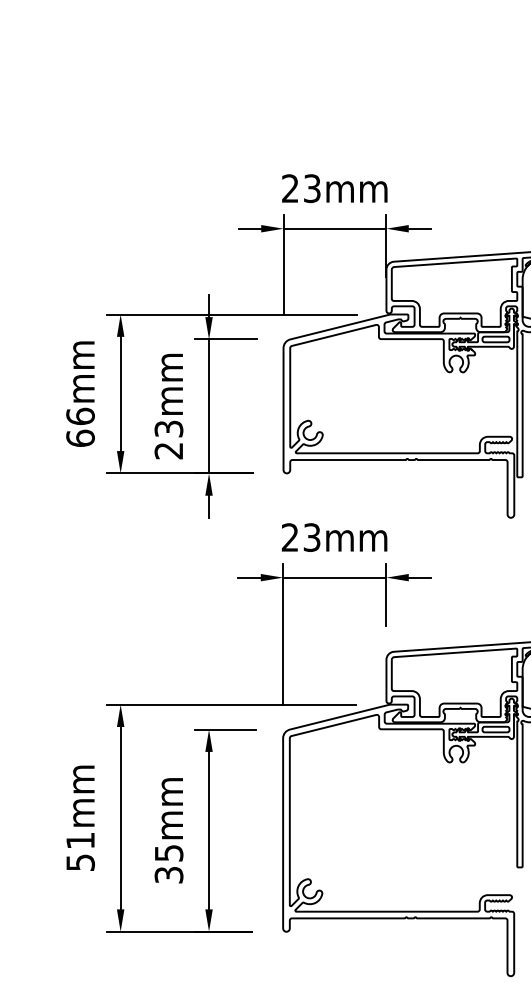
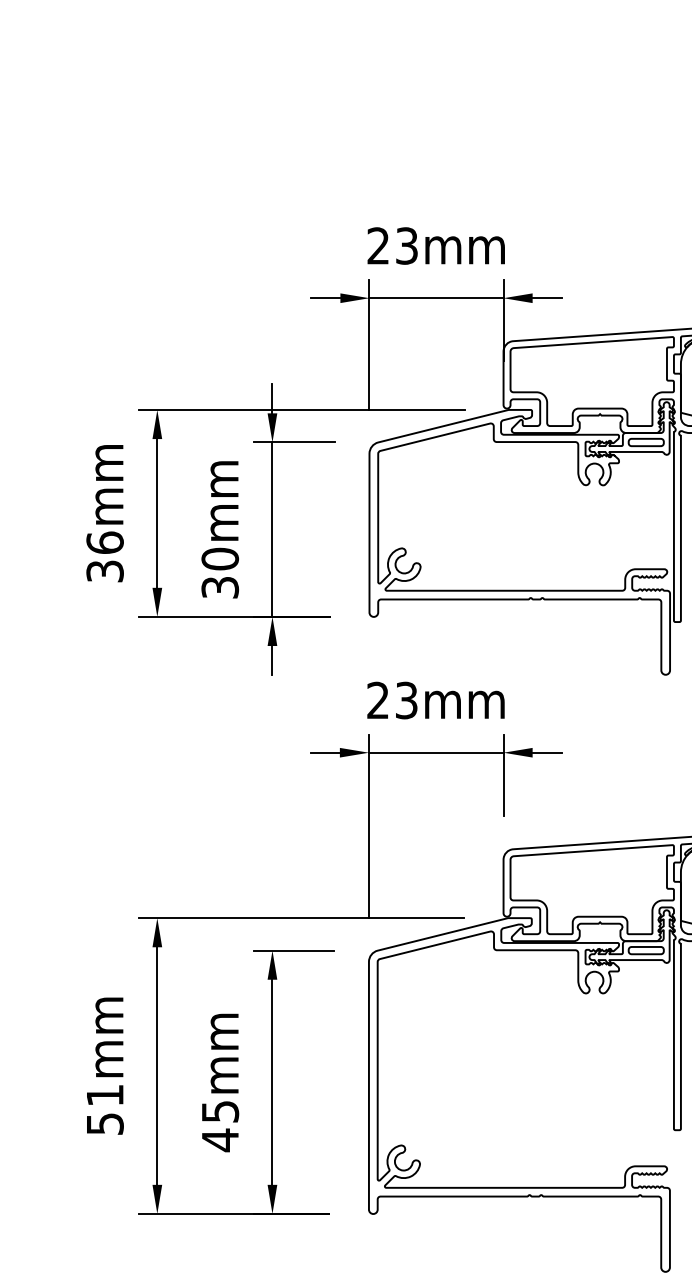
text: (80, 438) -> (104, 571), 66mm -> 36mm
text: (169, 439) -> (220, 572), 23mm -> 30mm
text: (169, 875) -> (220, 1140), 35mm -> 45mm

